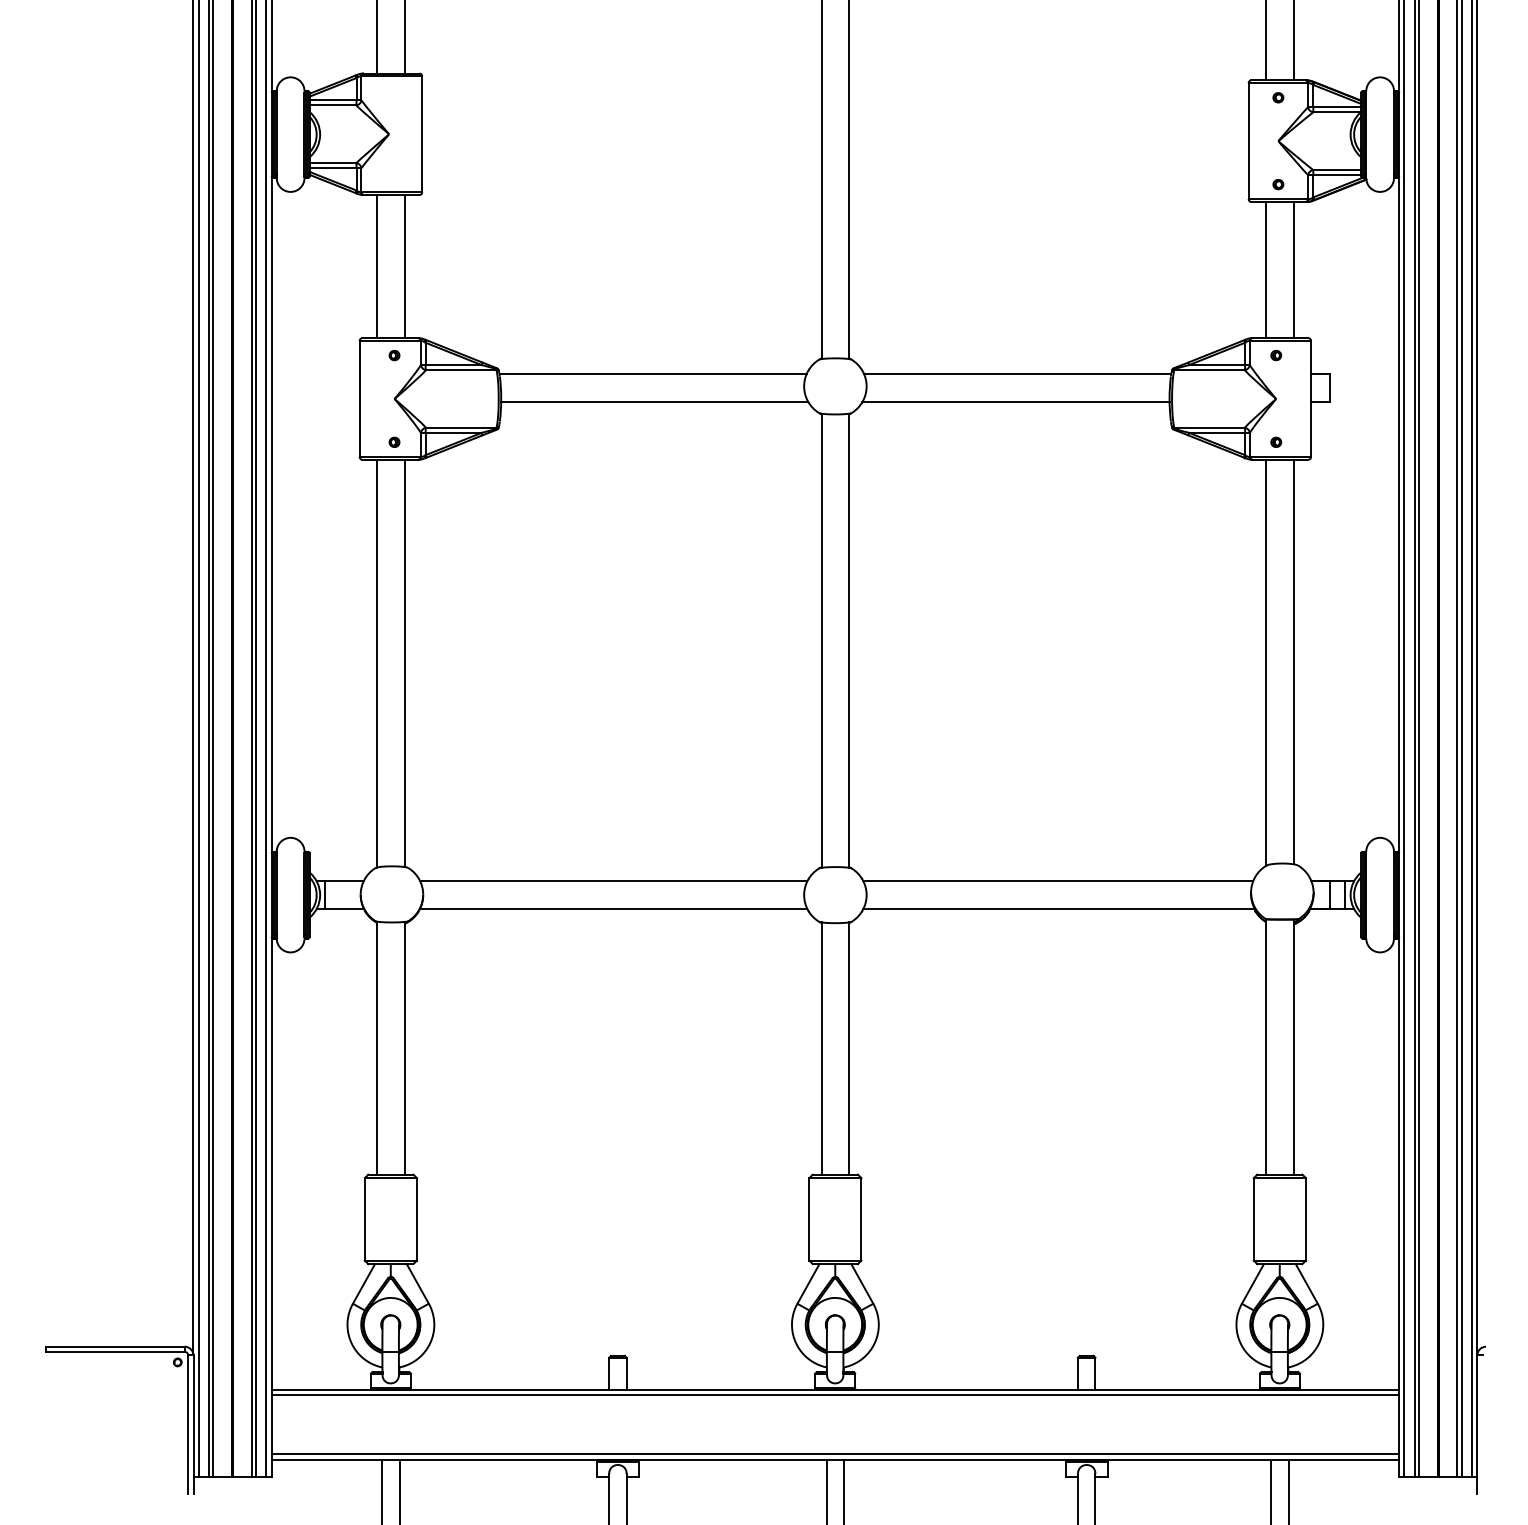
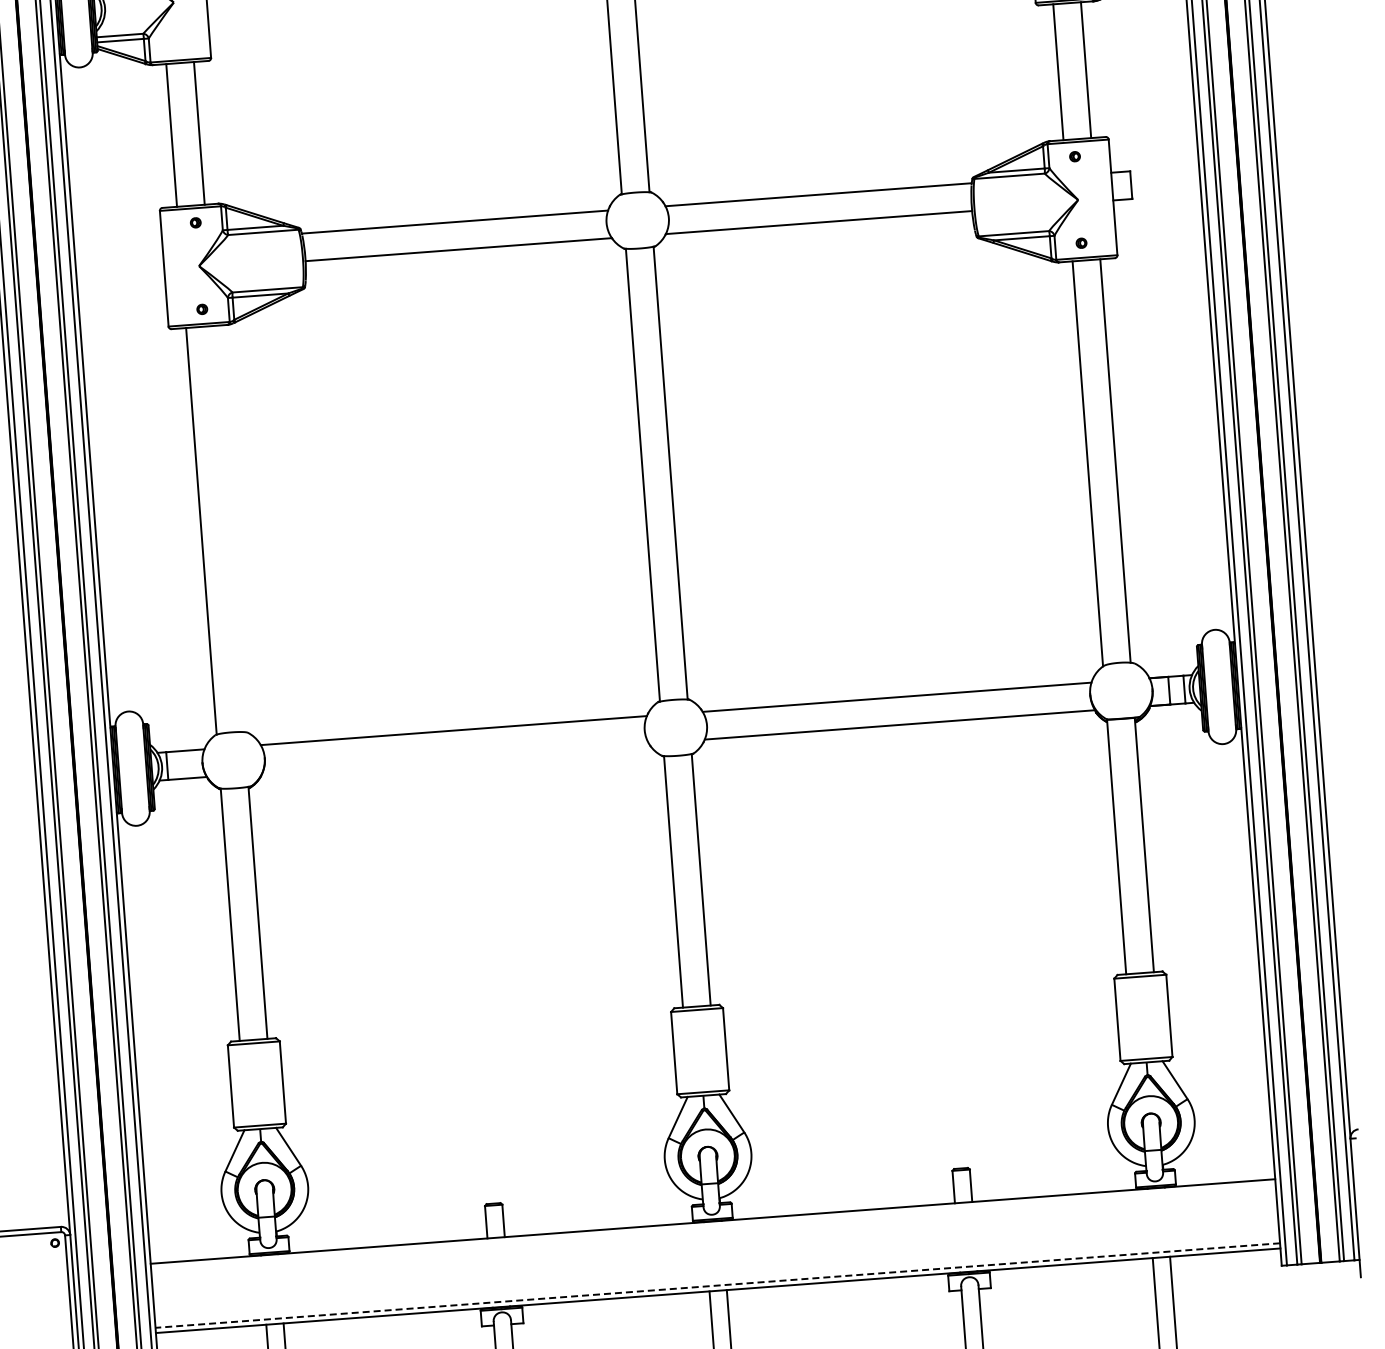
line: (404, 663) -> (228, 529), removed
line: (613, 909) -> (455, 758), removed
line: (835, 1395) -> (713, 1226), removed
line: (835, 1454) -> (717, 1285), solid -> dashed

